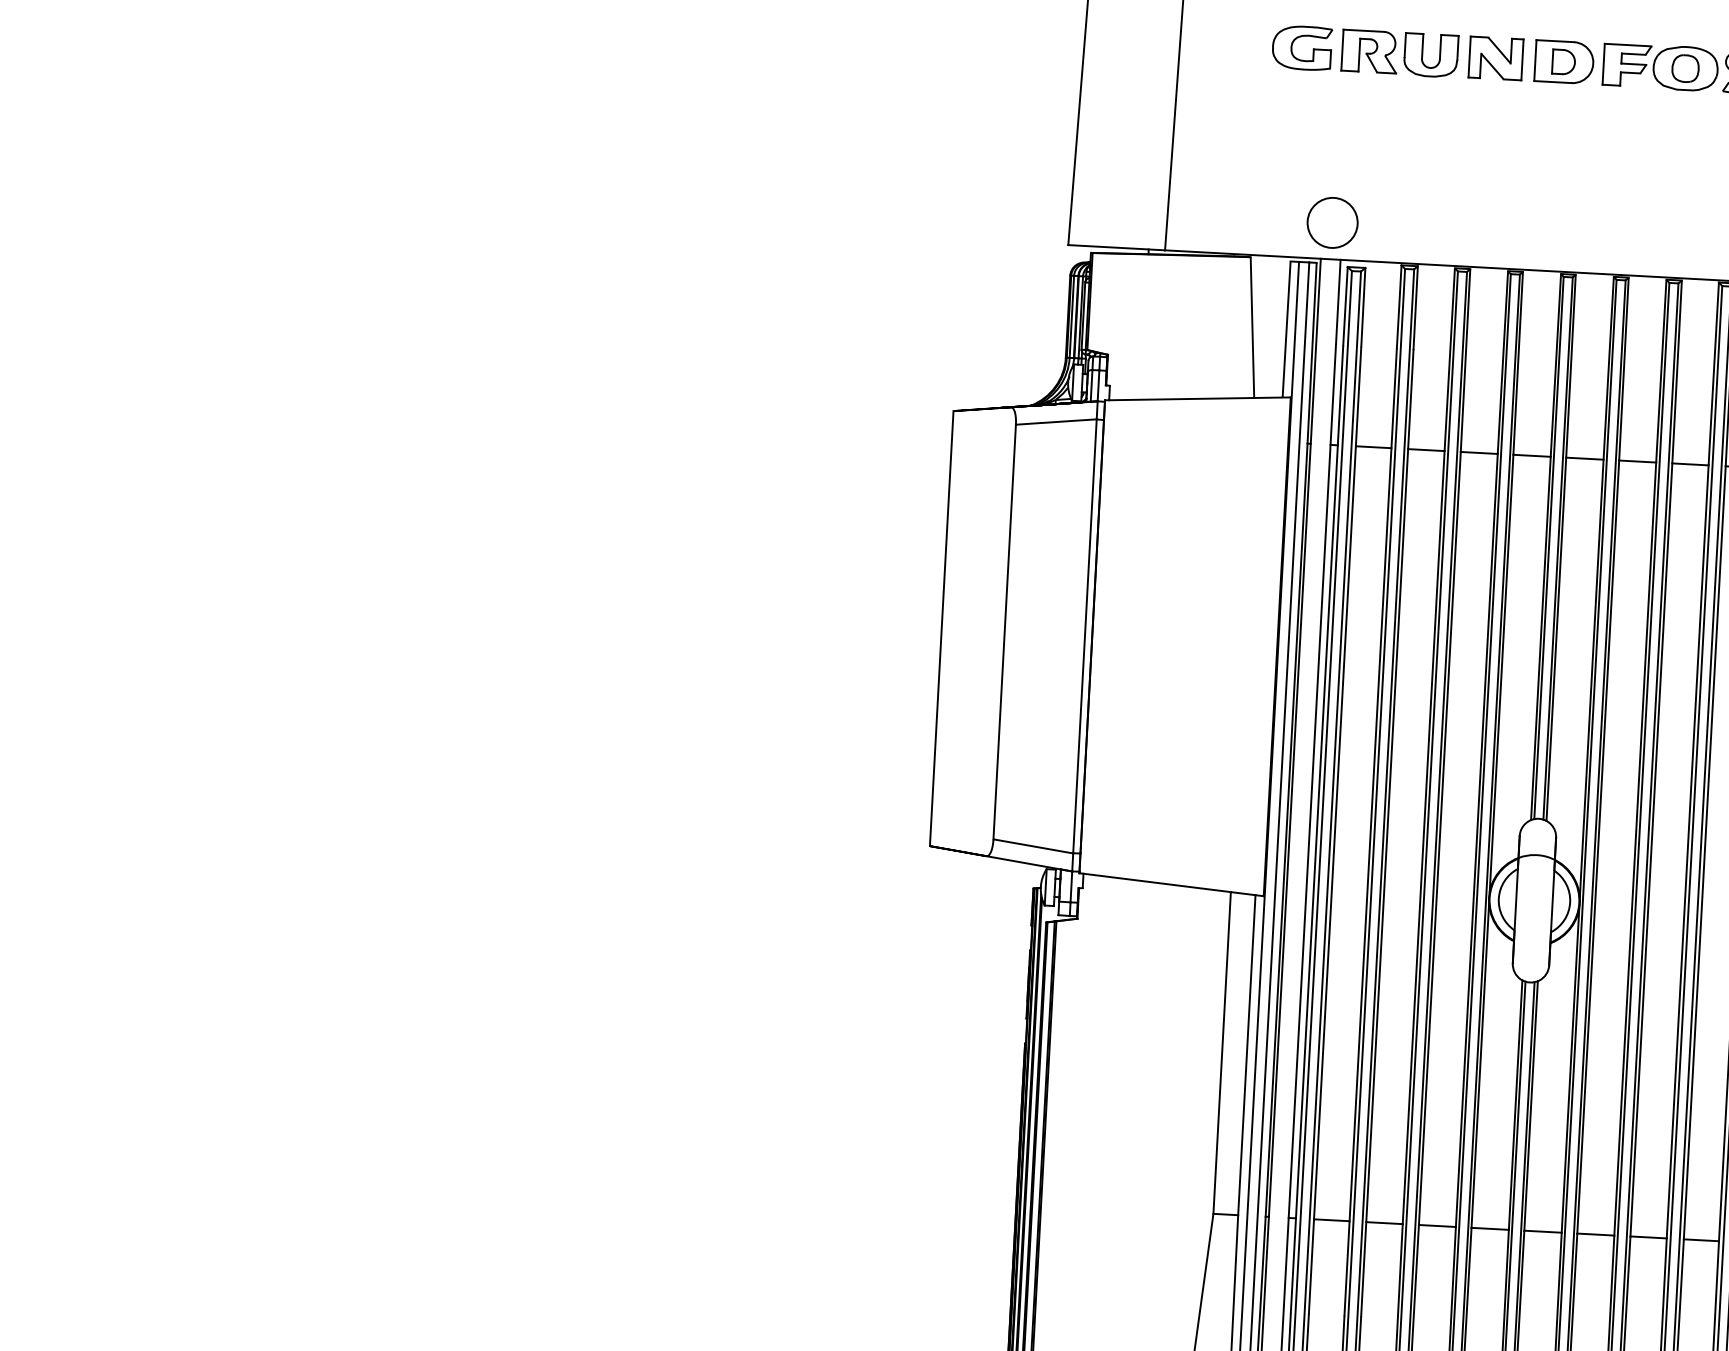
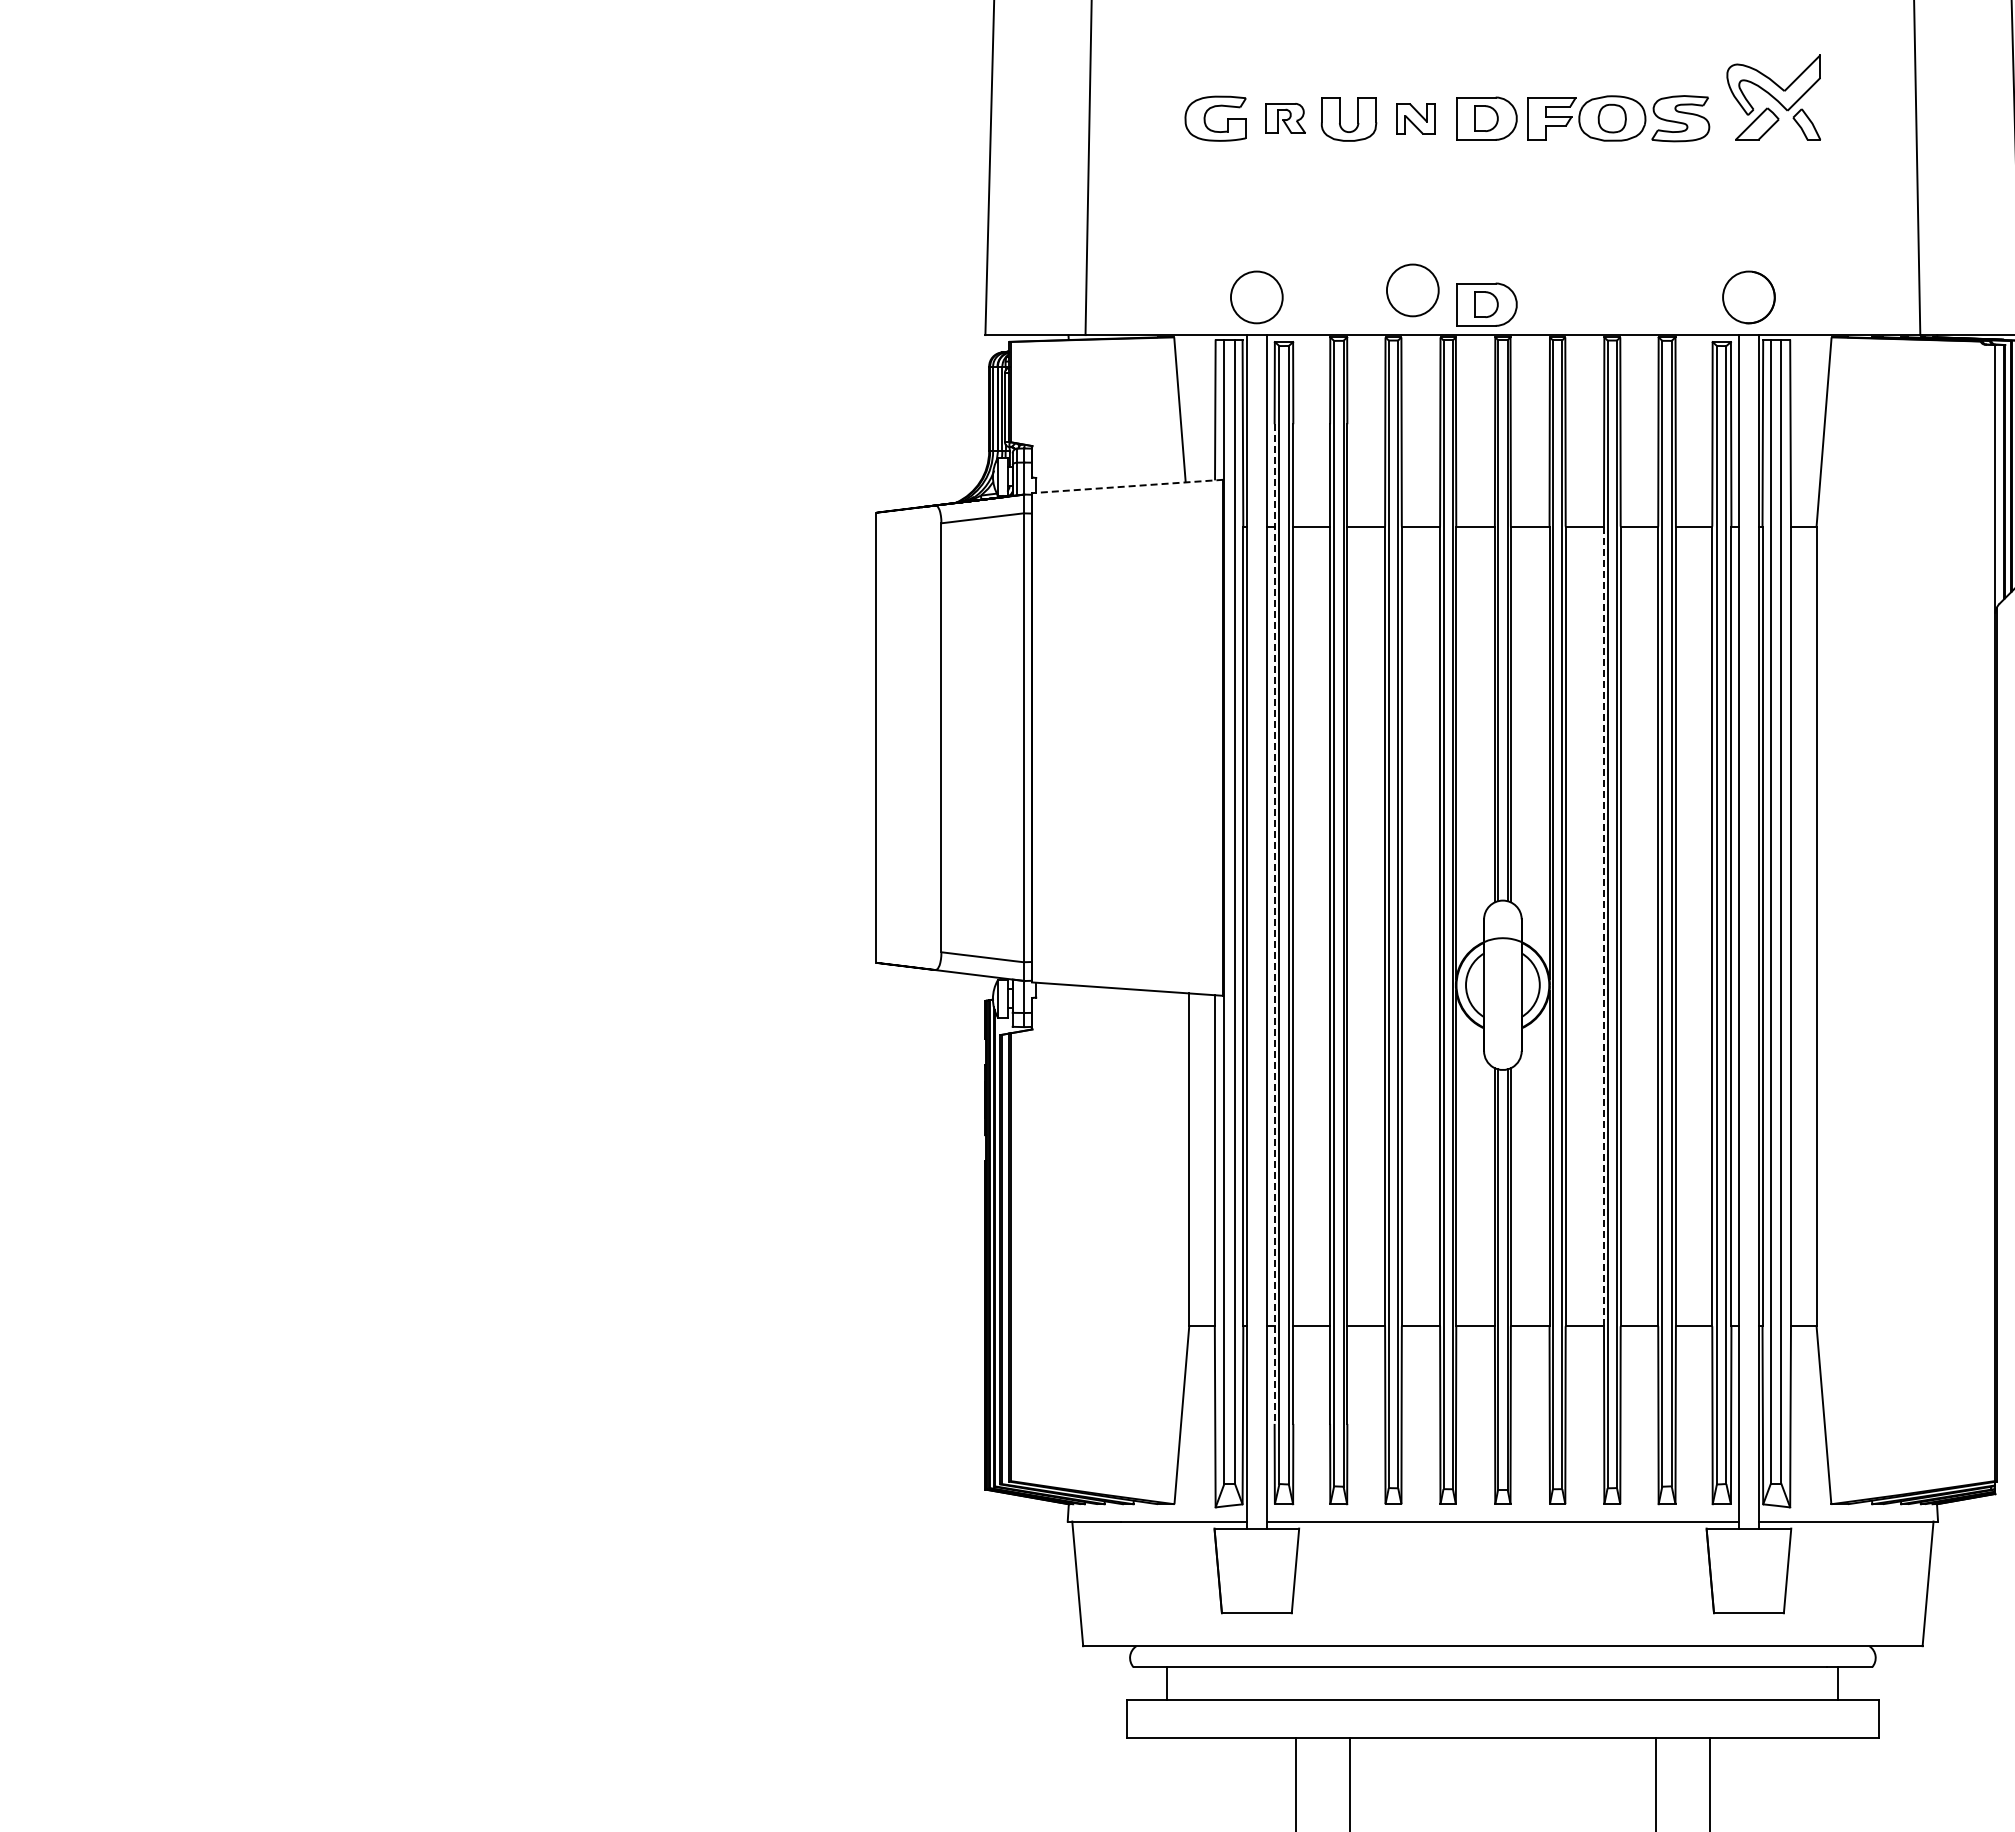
part: (1369, 51) -> (1285, 118), size x0.7
part: (1496, 58) -> (1416, 118), size x0.7
circle: (1483, 224) -> (1412, 290), added
part: (1554, 241) -> (1486, 304), added
line: (1197, 398) -> (1127, 486), solid -> dashed
line: (1316, 829) -> (1274, 924), solid -> dashed
line: (1634, 849) -> (1603, 926), solid -> dashed

